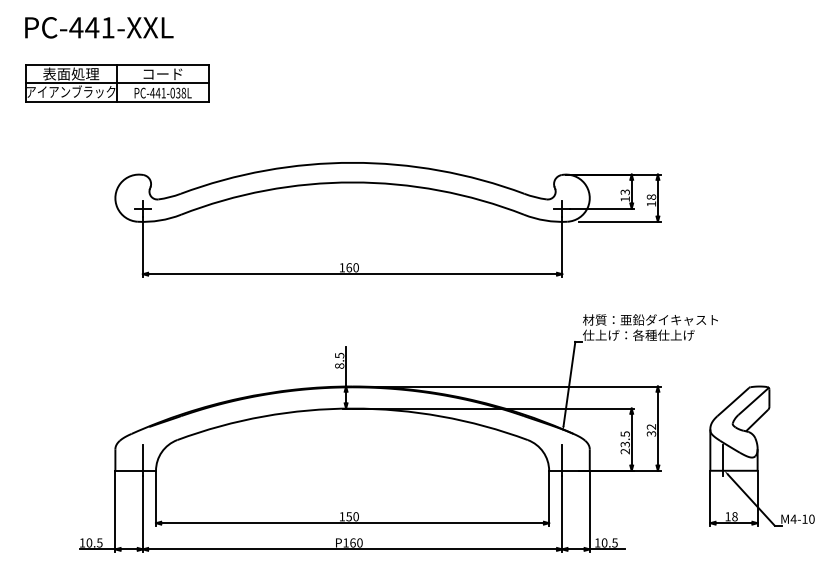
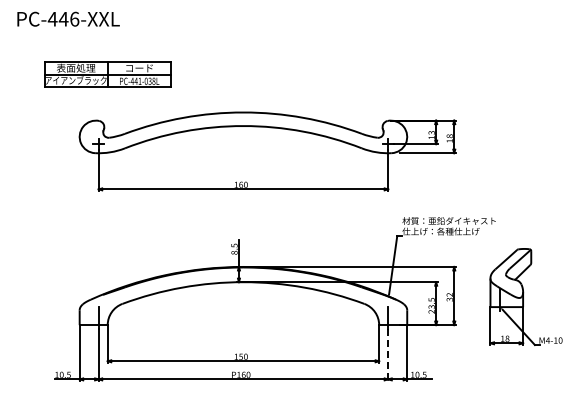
text: (107, 26) -> (74, 18), PC-441-XXL -> PC-446-XXL
part: (116, 83) -> (107, 74), moved
part: (761, 455) -> (525, 296), moved
line: (562, 514) -> (388, 355), solid -> dashed

